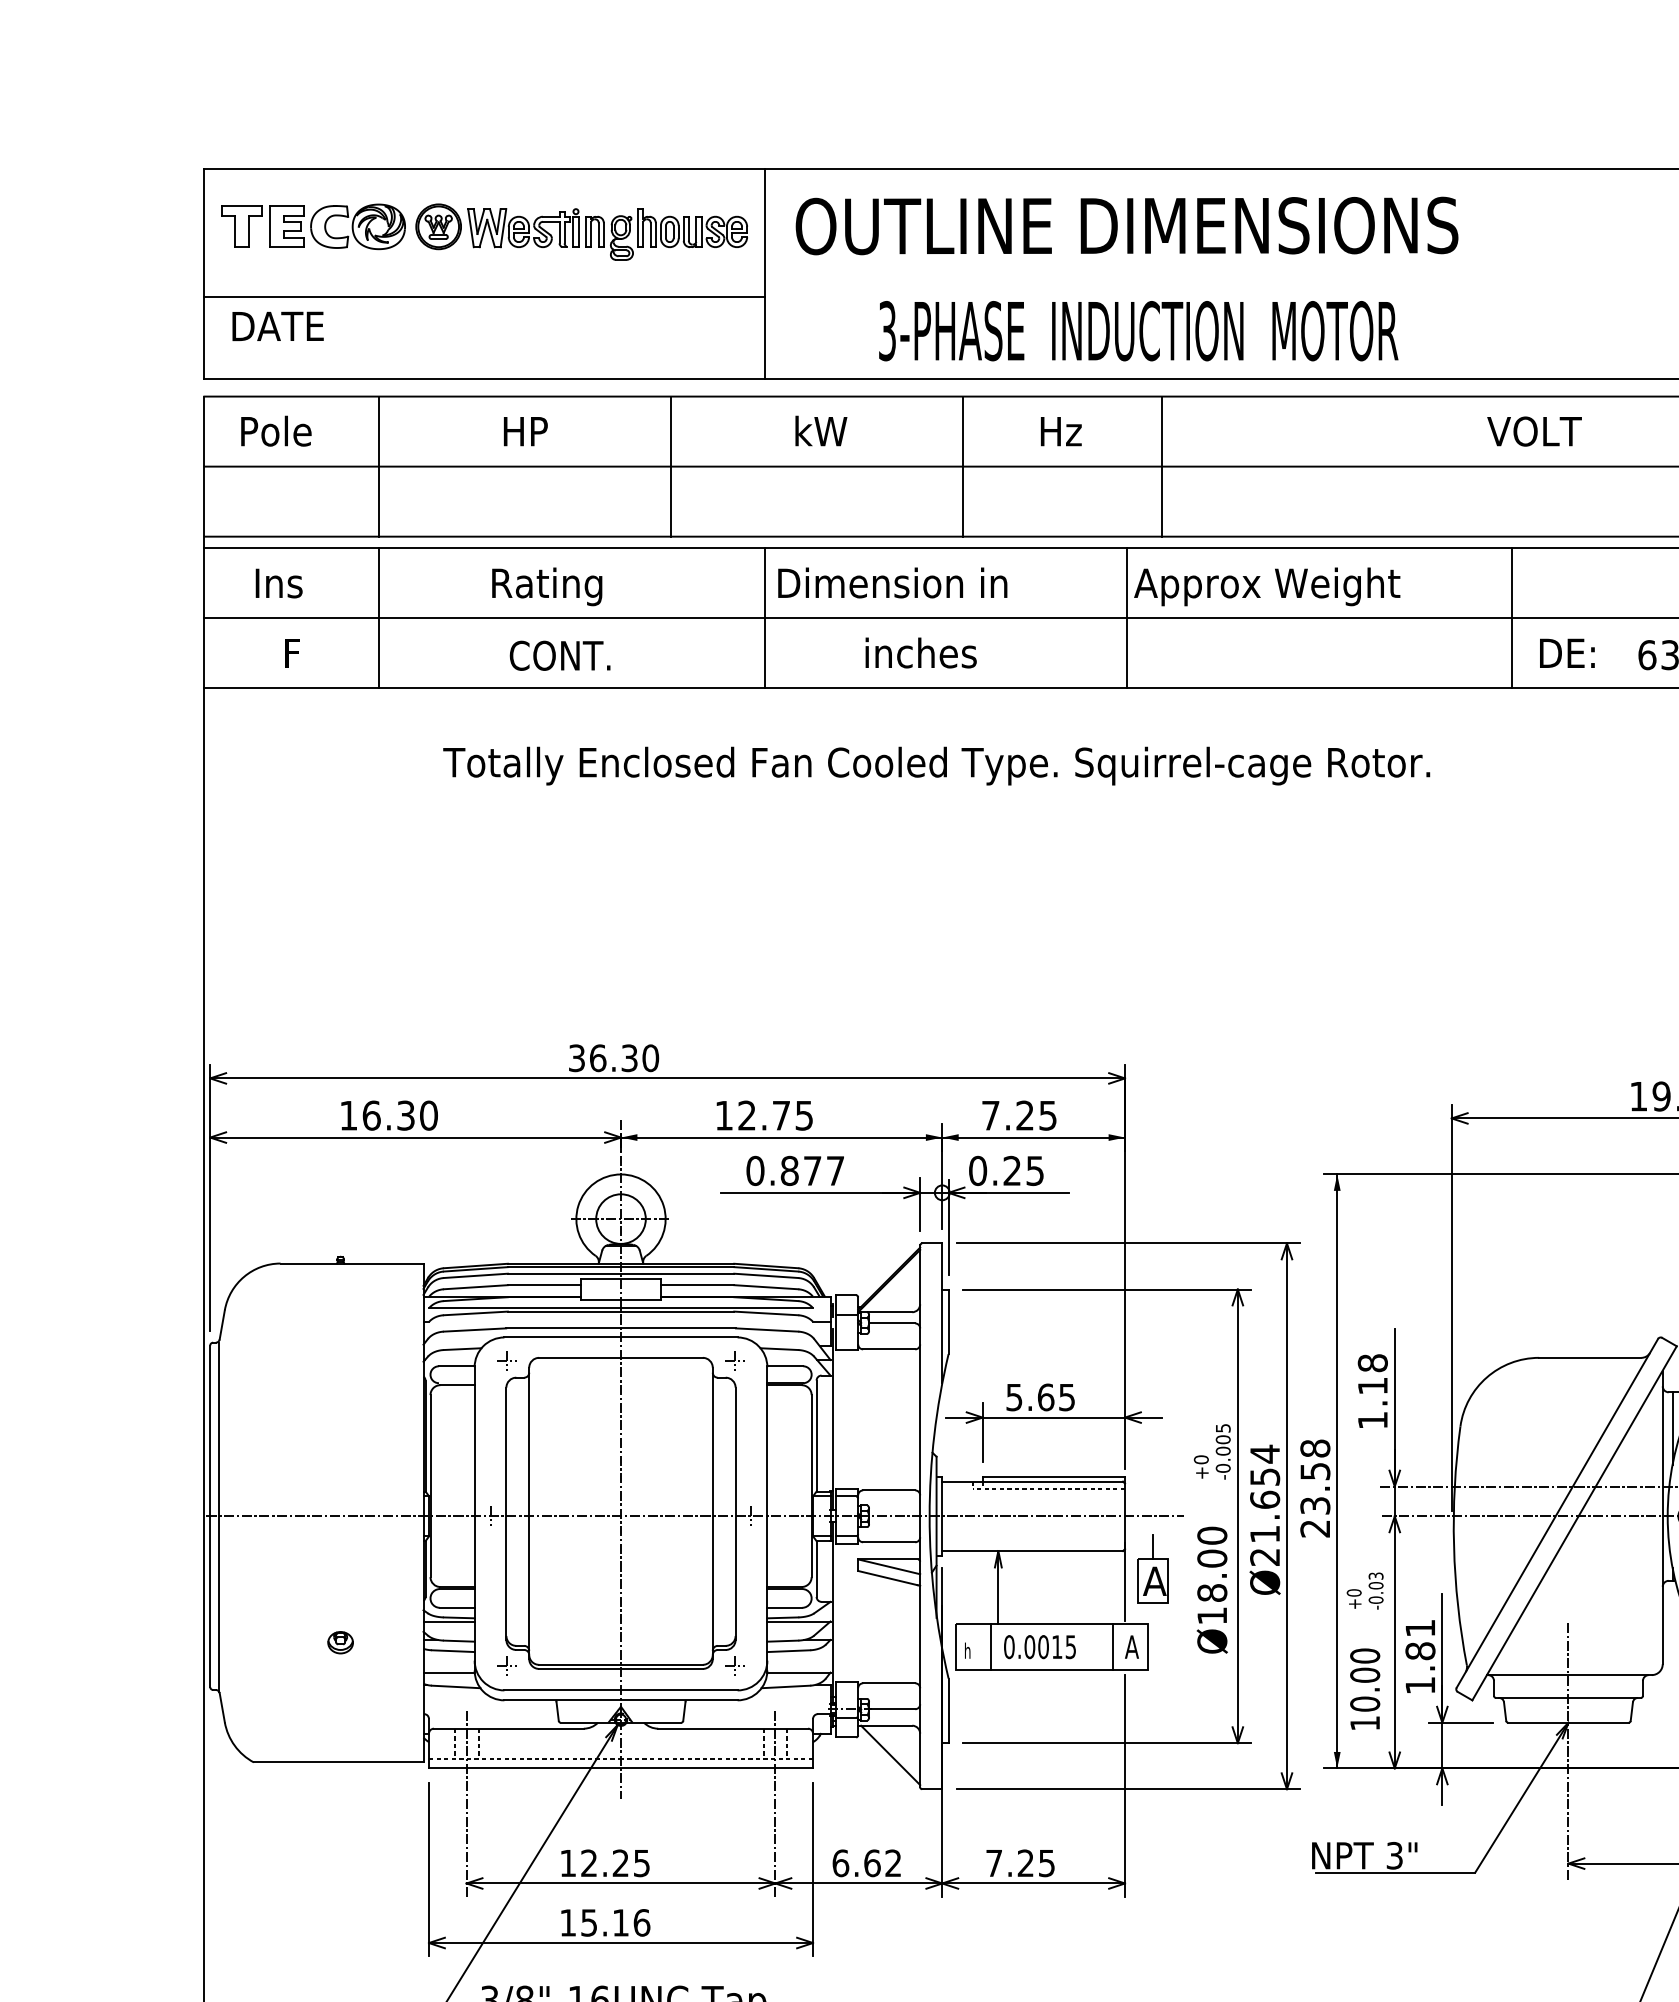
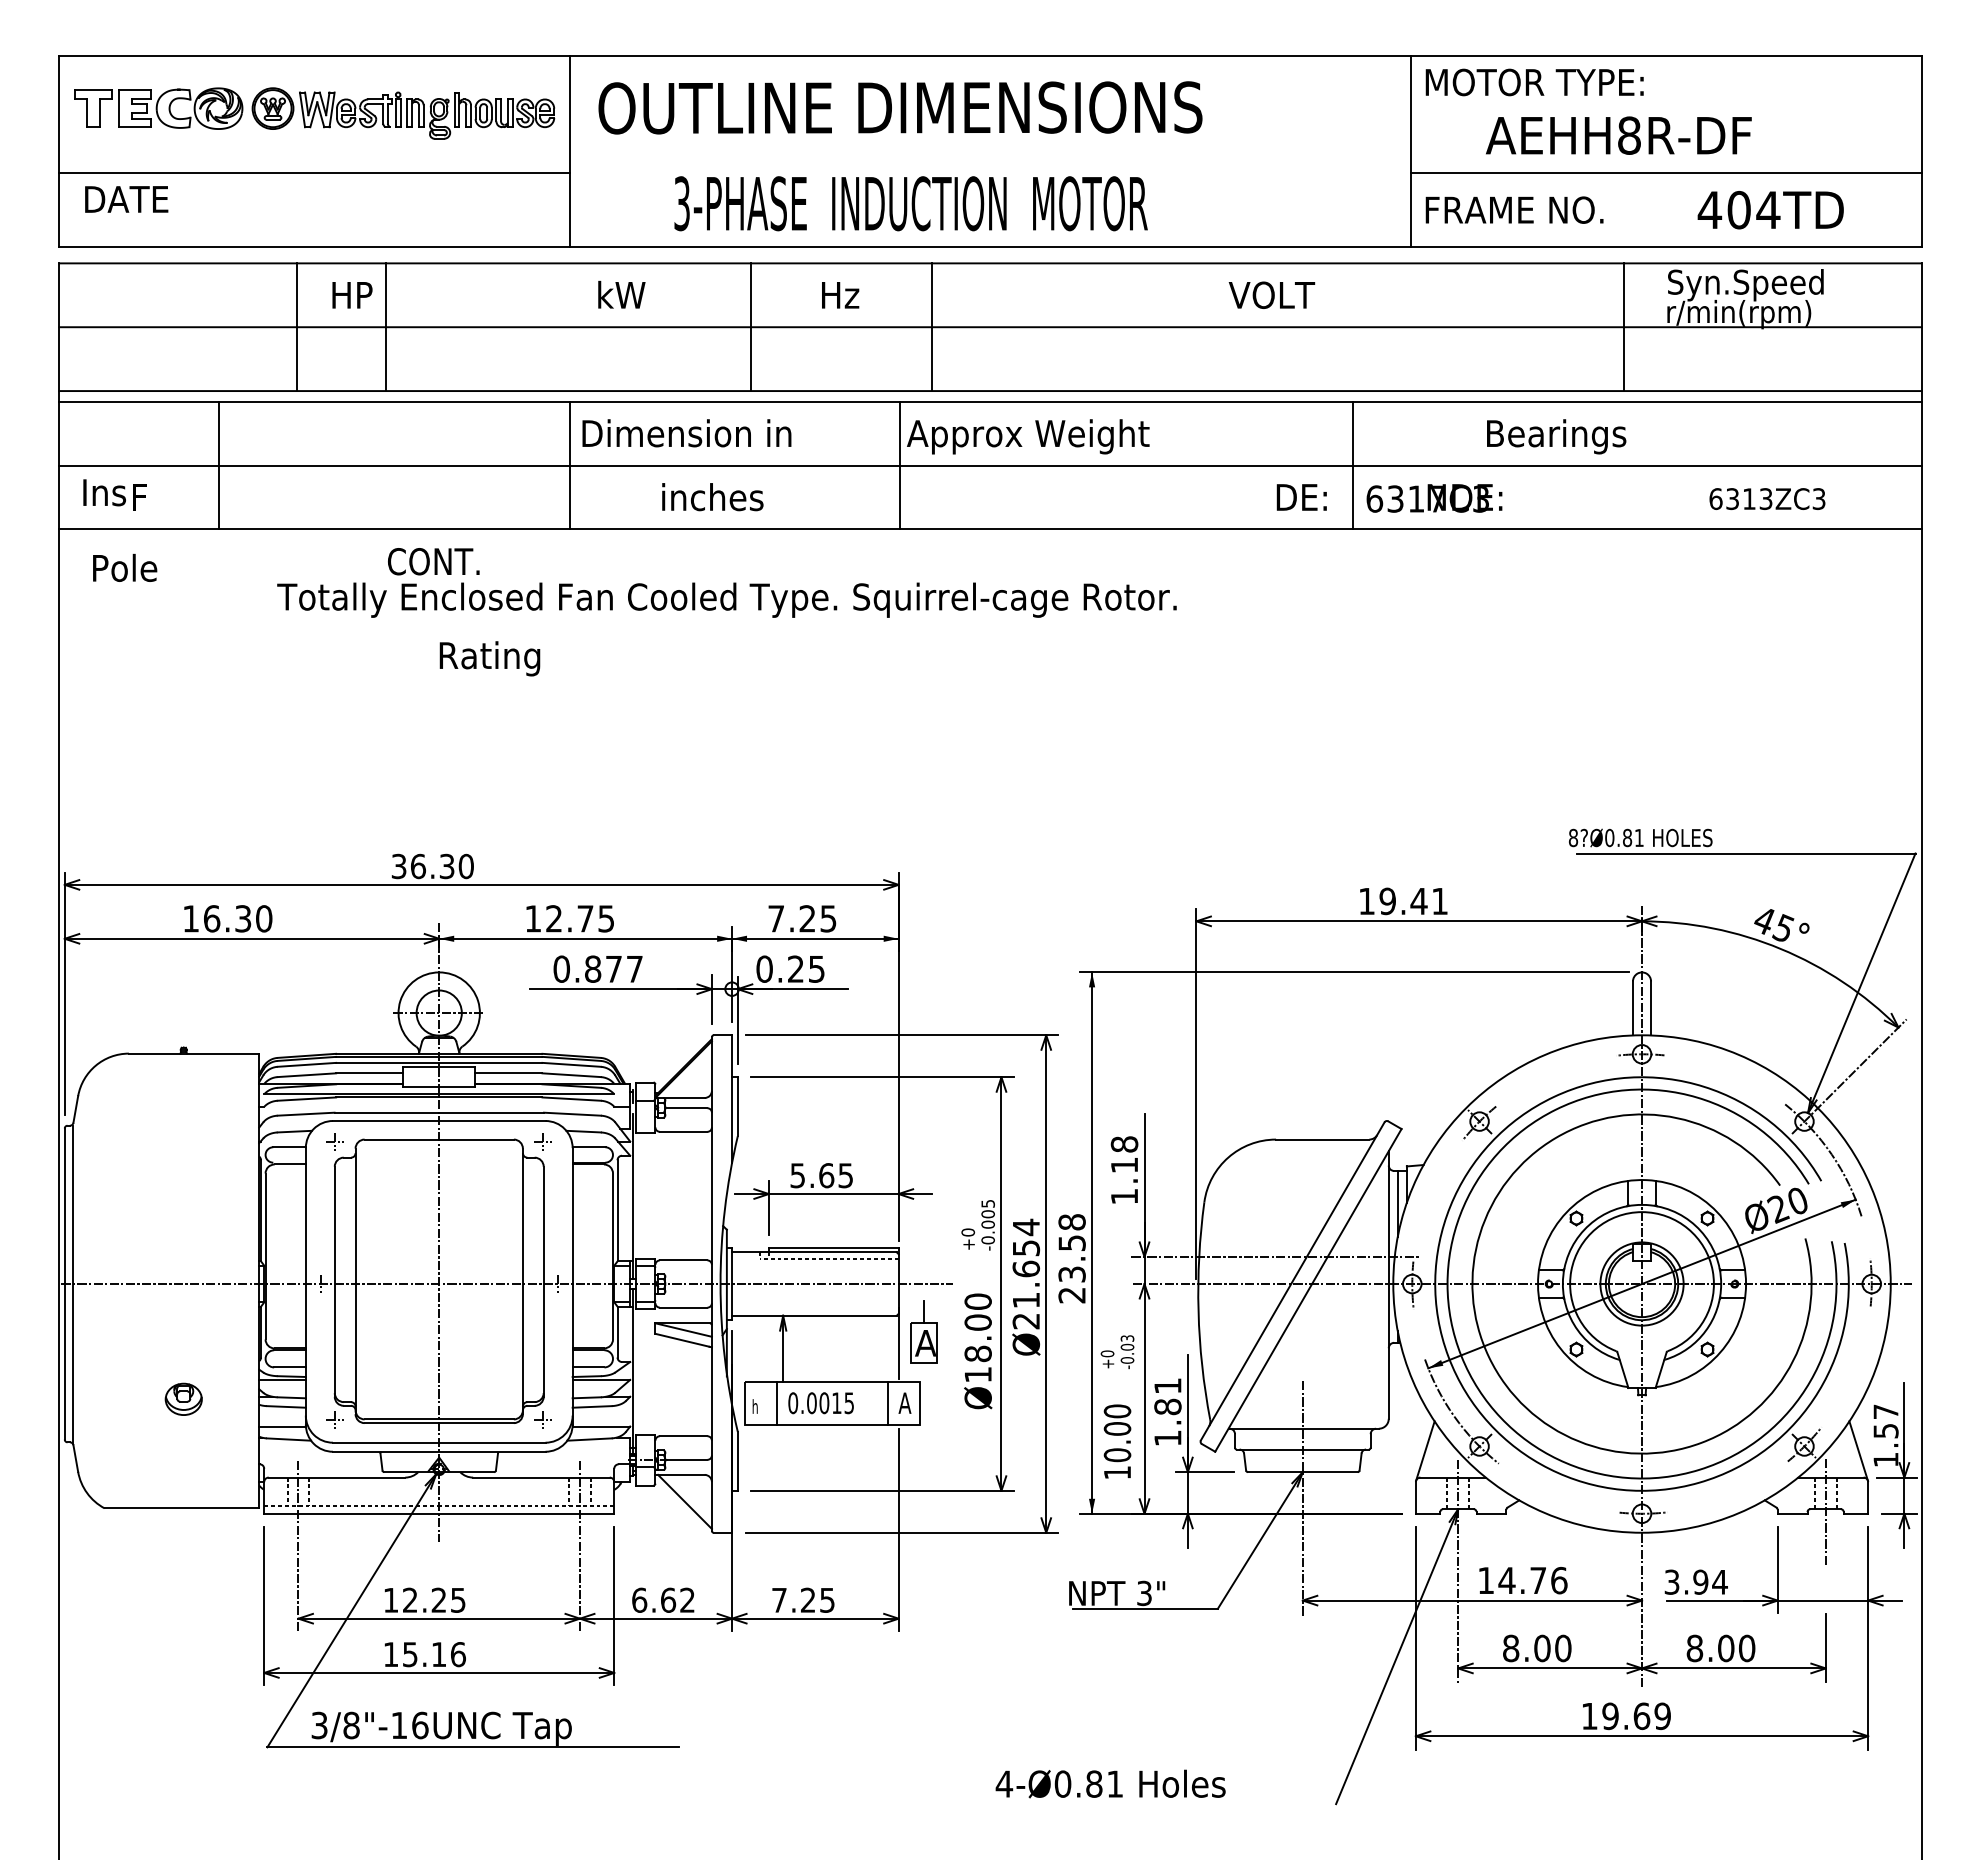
text: (276, 430) -> (125, 567), moved
line: (379, 466) -> (297, 327), moved
line: (671, 466) -> (386, 327), moved
text: (279, 583) -> (104, 492), moved
text: (546, 586) -> (489, 658), moved
line: (1512, 618) -> (1353, 465), moved
text: (559, 655) -> (433, 561), moved
part: (340, 1641) -> (183, 1398), size x1.6

